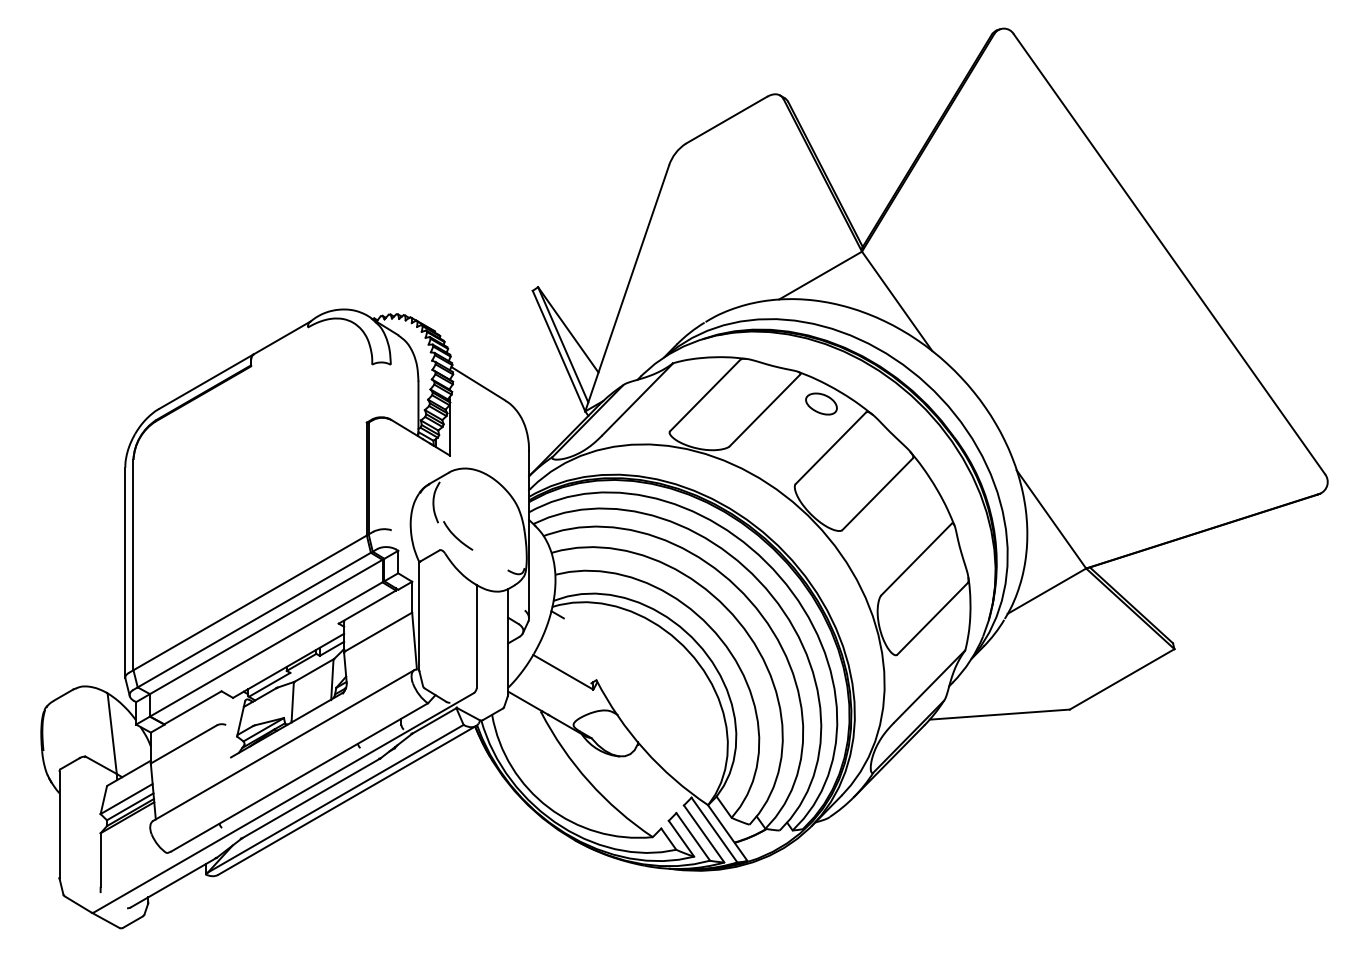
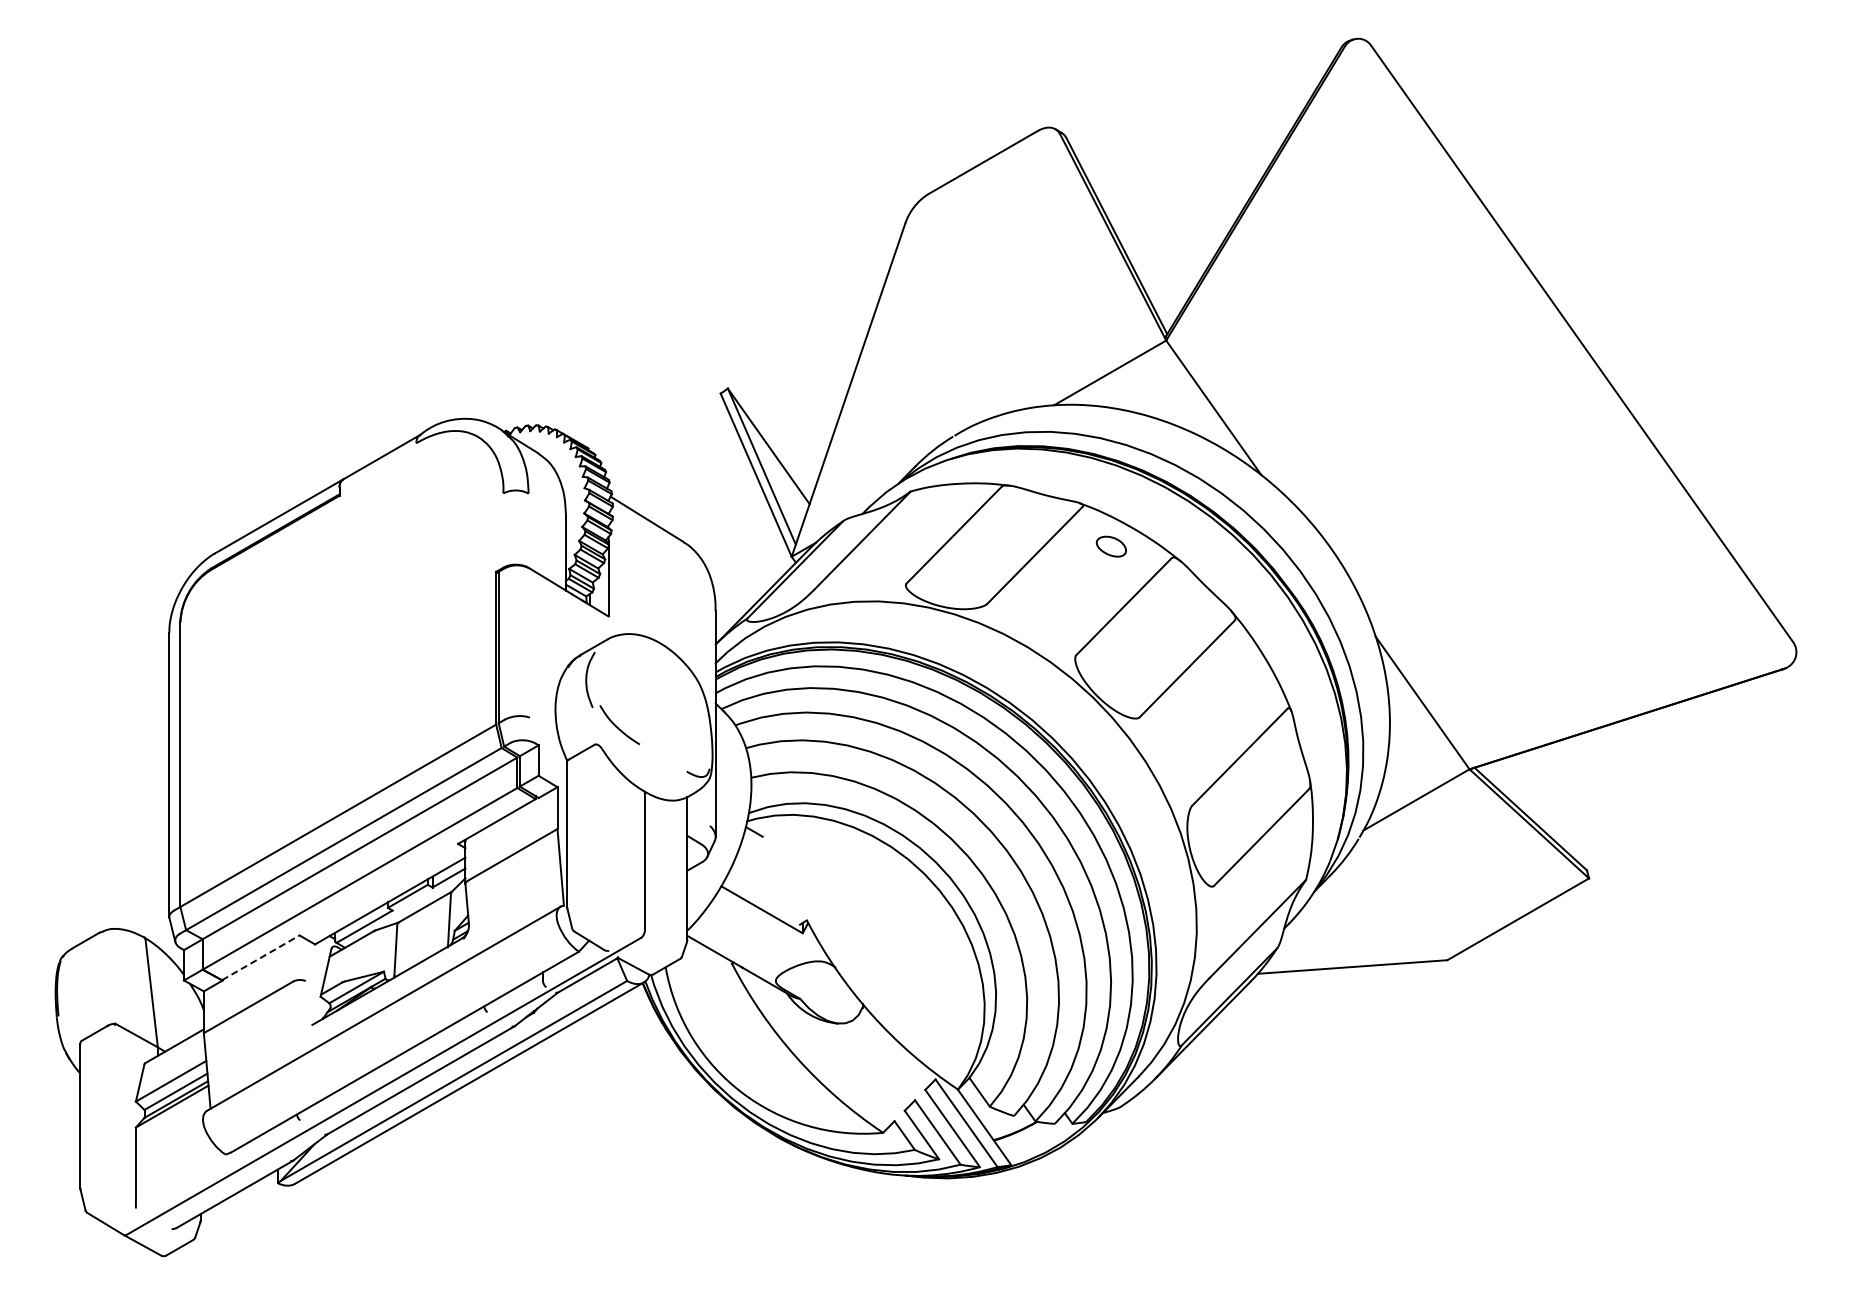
part: (821, 403) -> (1111, 546), size x0.7
line: (192, 707) -> (260, 957), solid -> dashed

